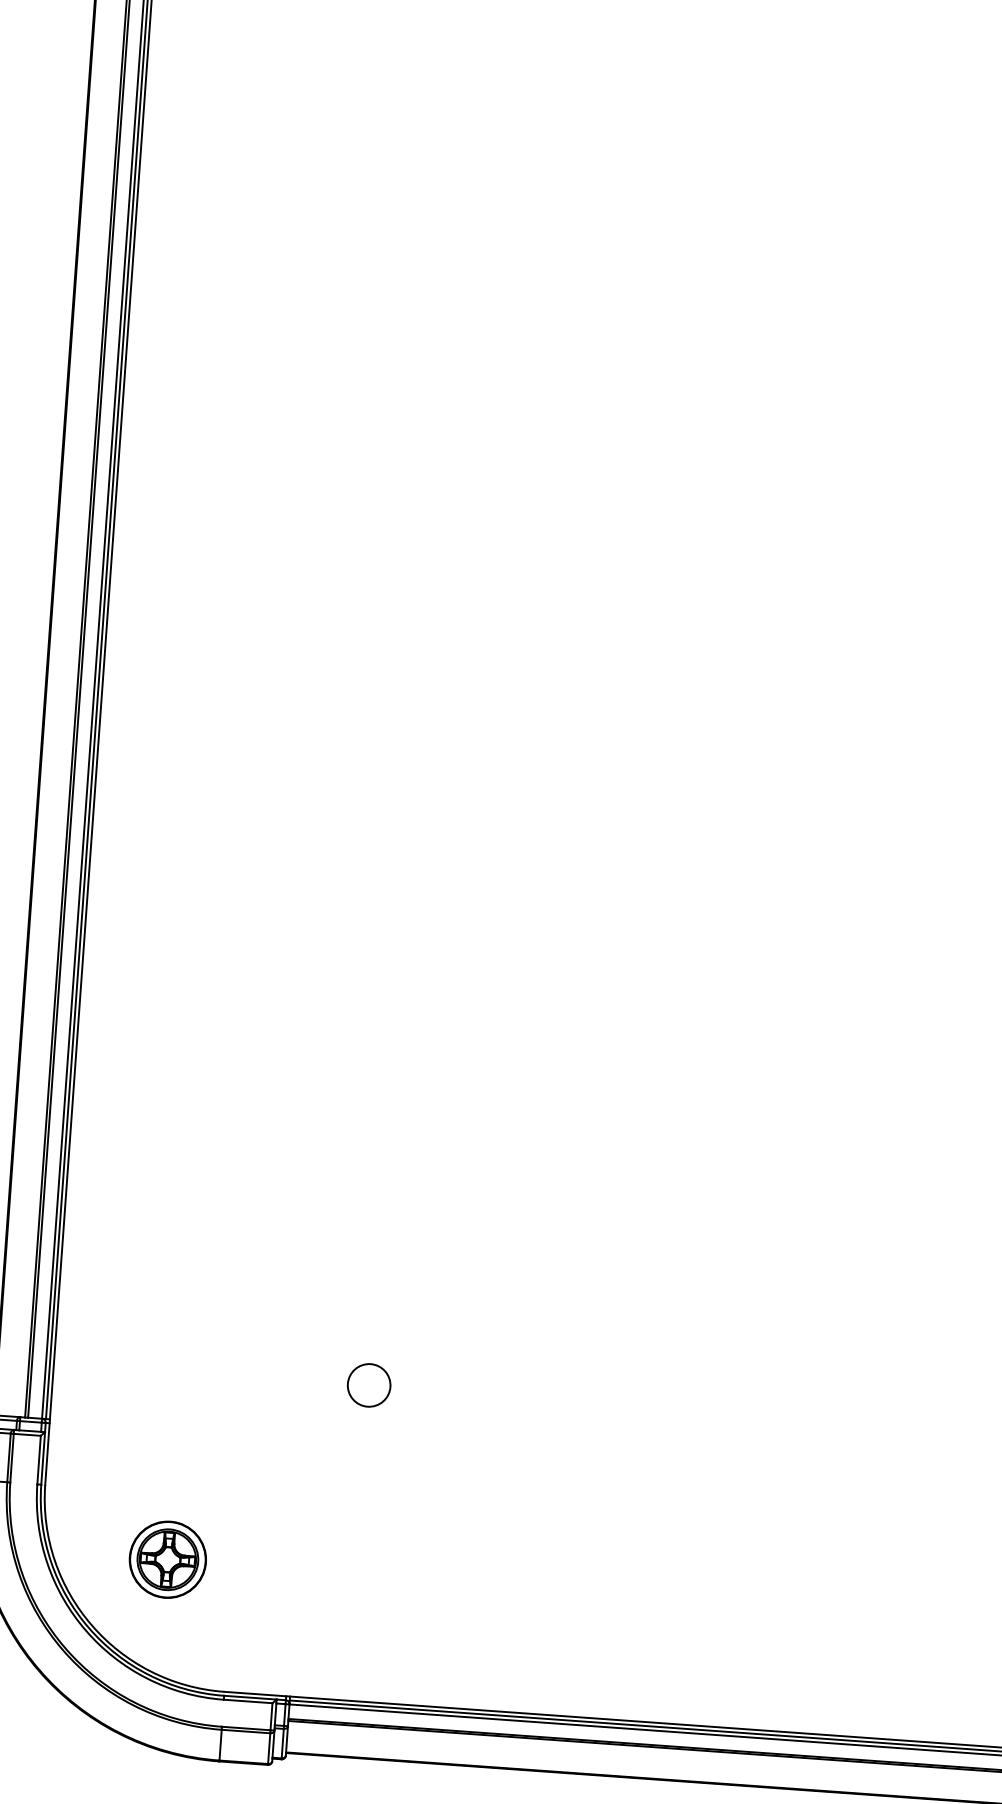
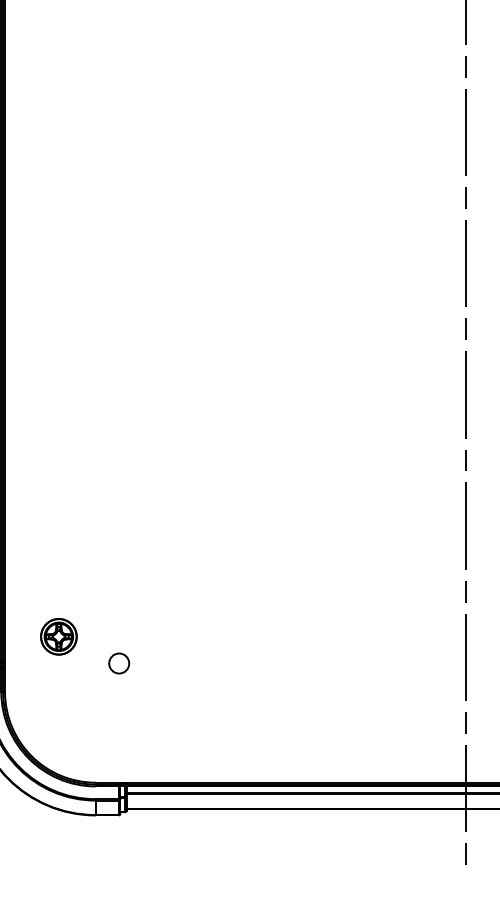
circle: (369, 1385) -> (119, 663), moved
part: (167, 1558) -> (58, 636), moved

